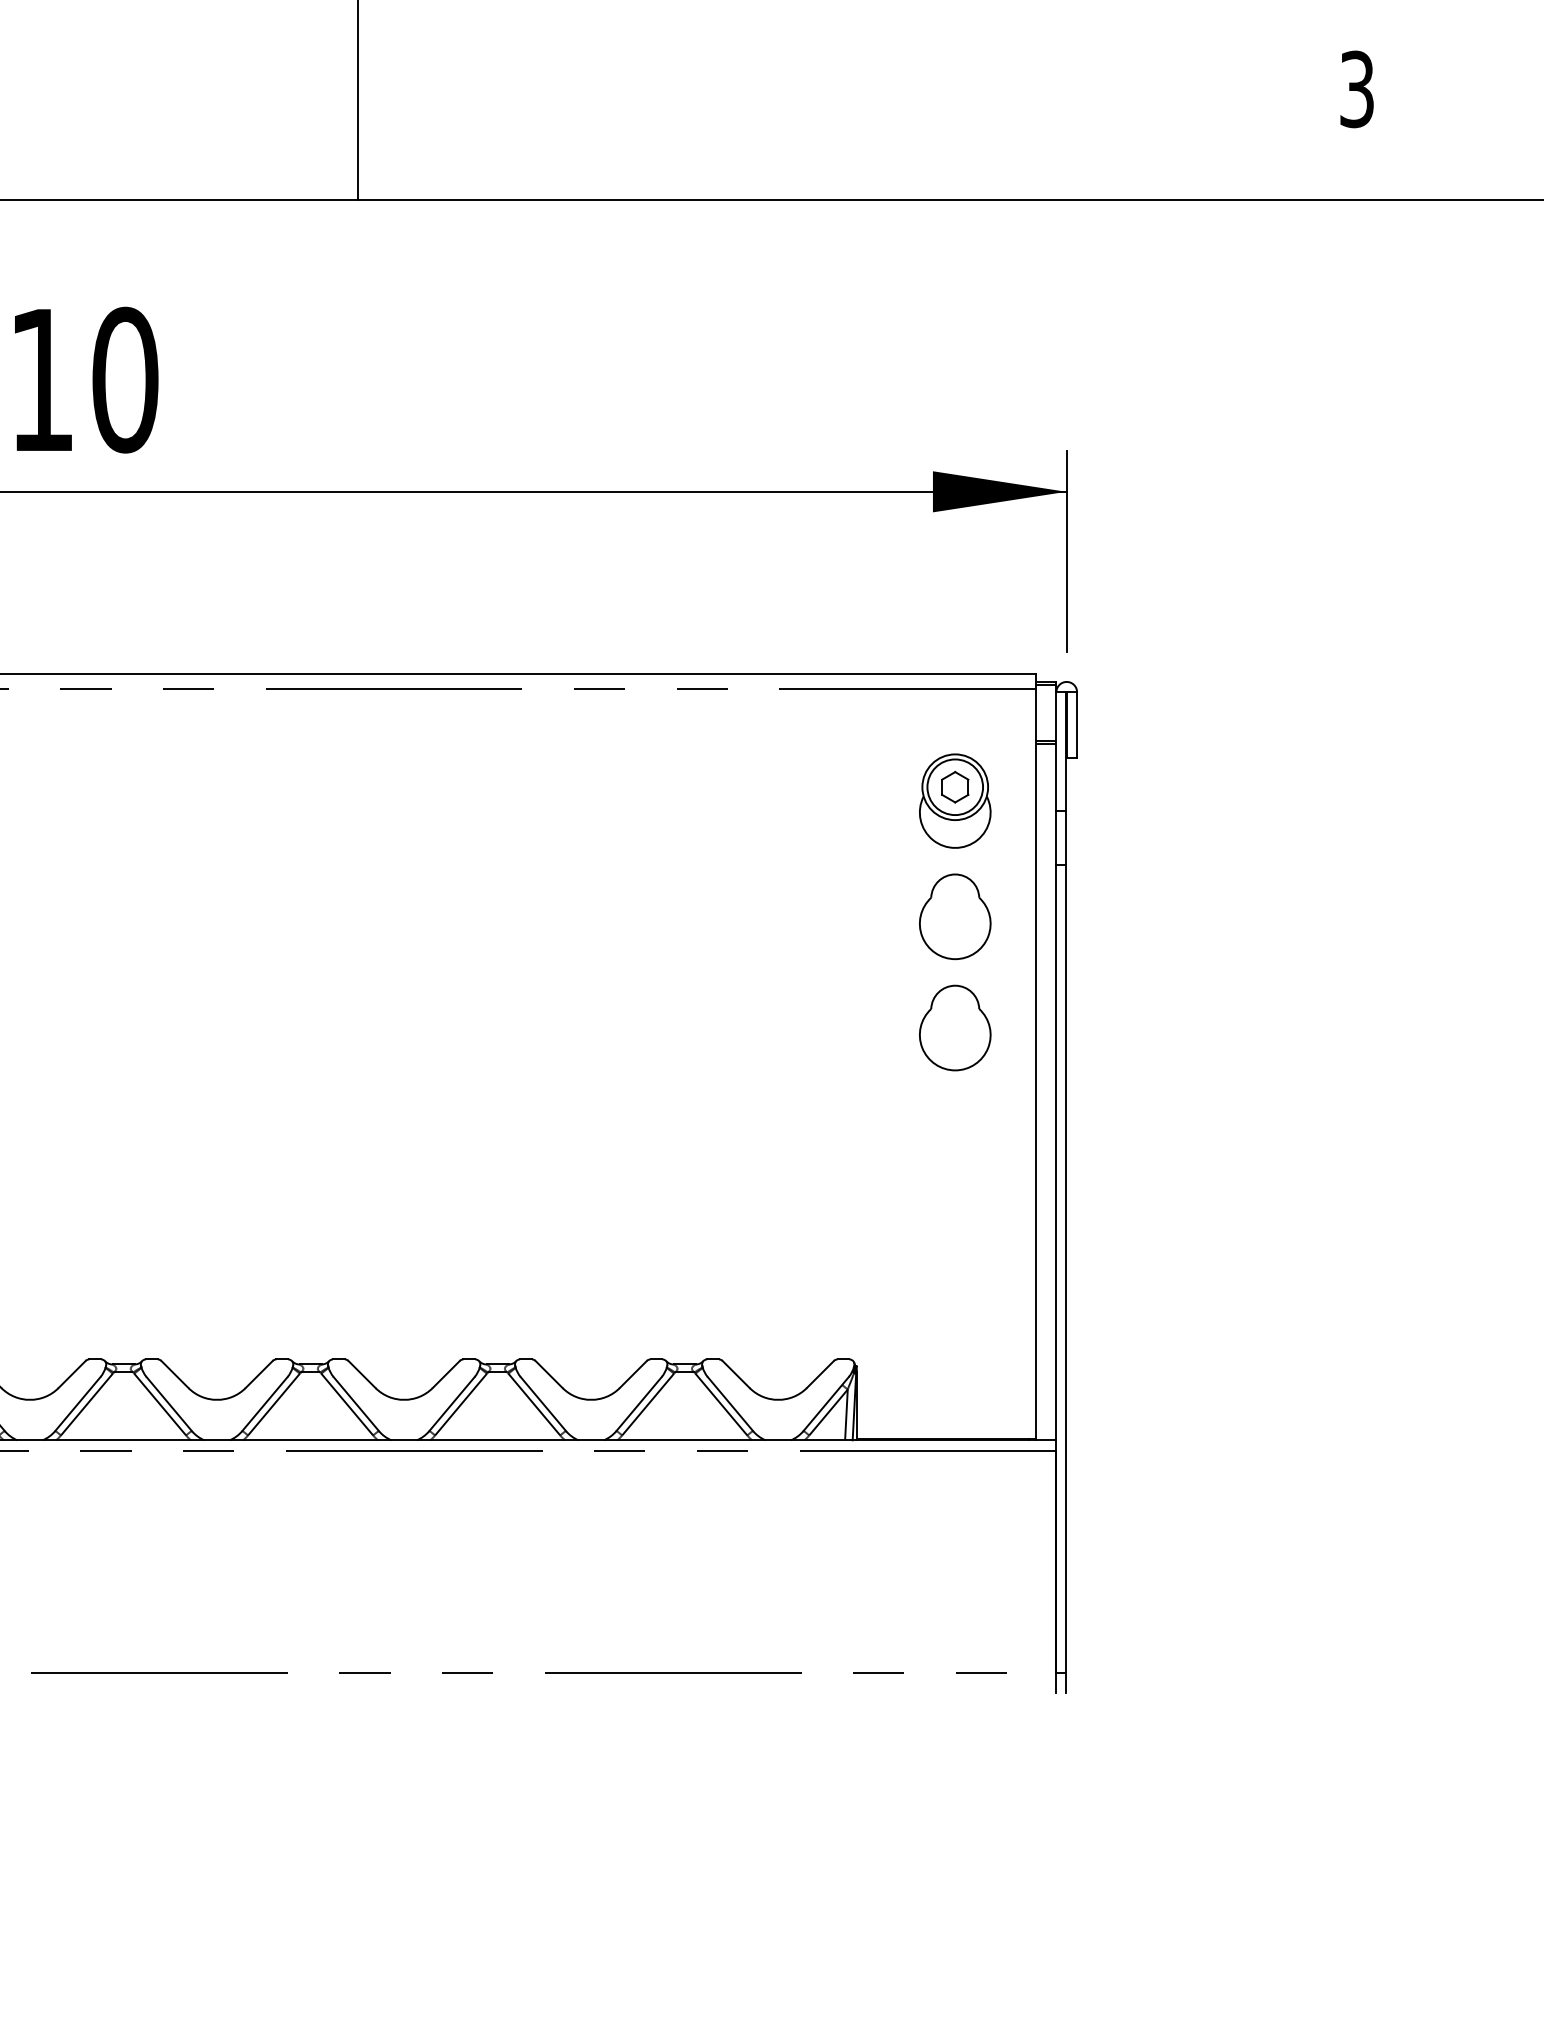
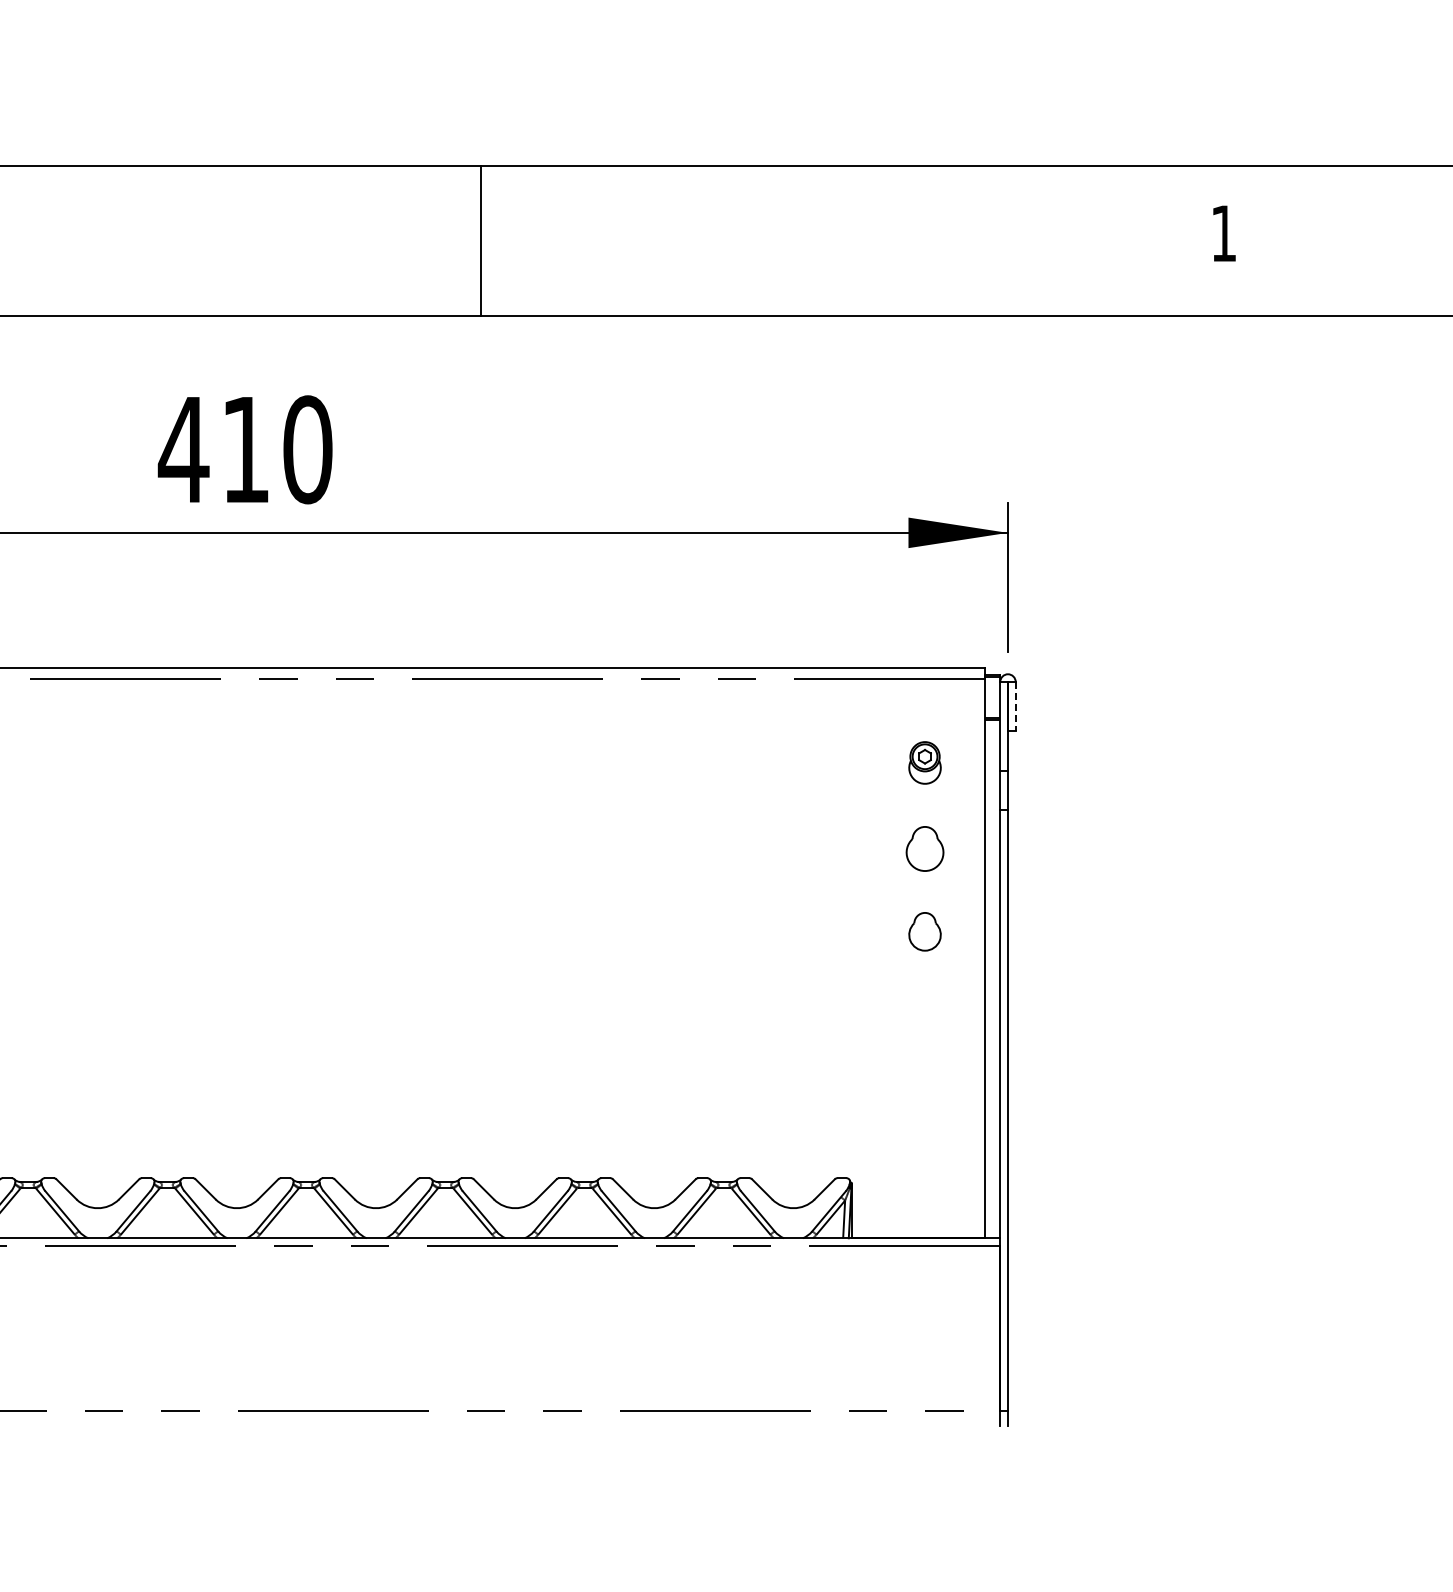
text: (1356, 89) -> (1223, 233), 3 -> 1
line: (1076, 725) -> (1015, 706), solid -> dashed
part: (954, 800) -> (924, 762), size x0.6
part: (954, 916) -> (924, 848), size x0.7
part: (954, 1027) -> (924, 931), size x0.6

